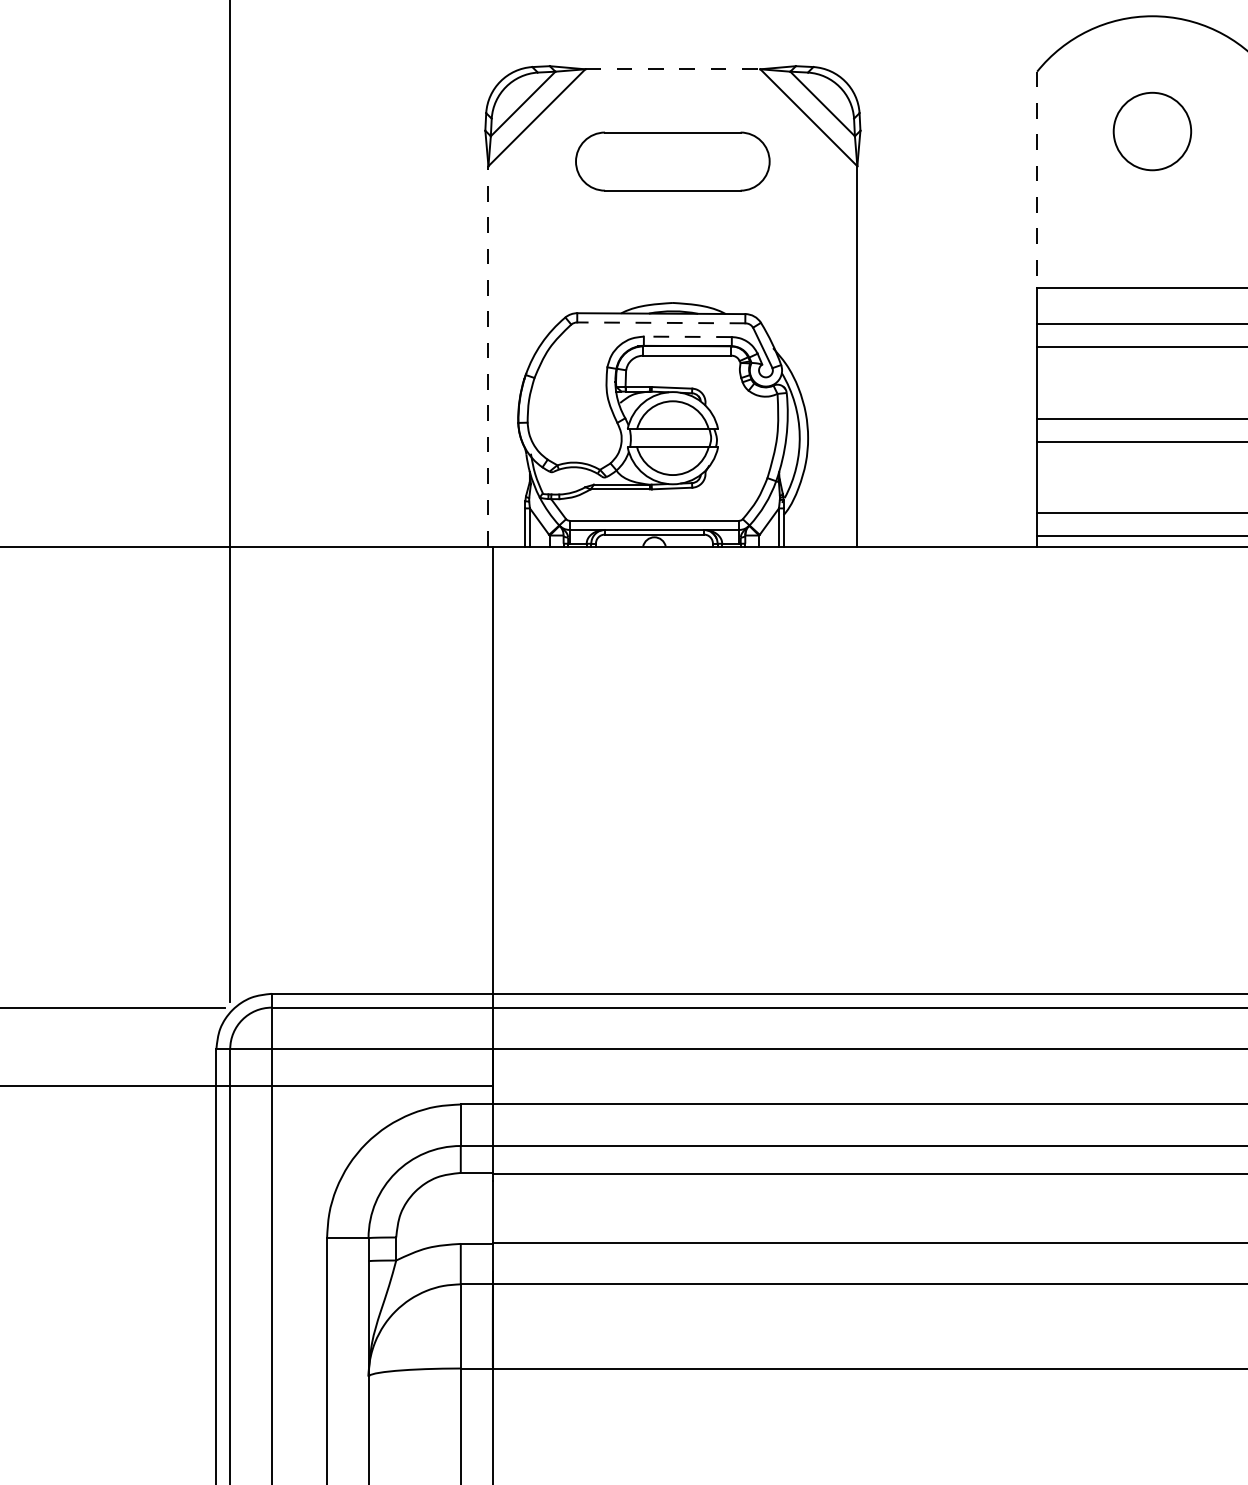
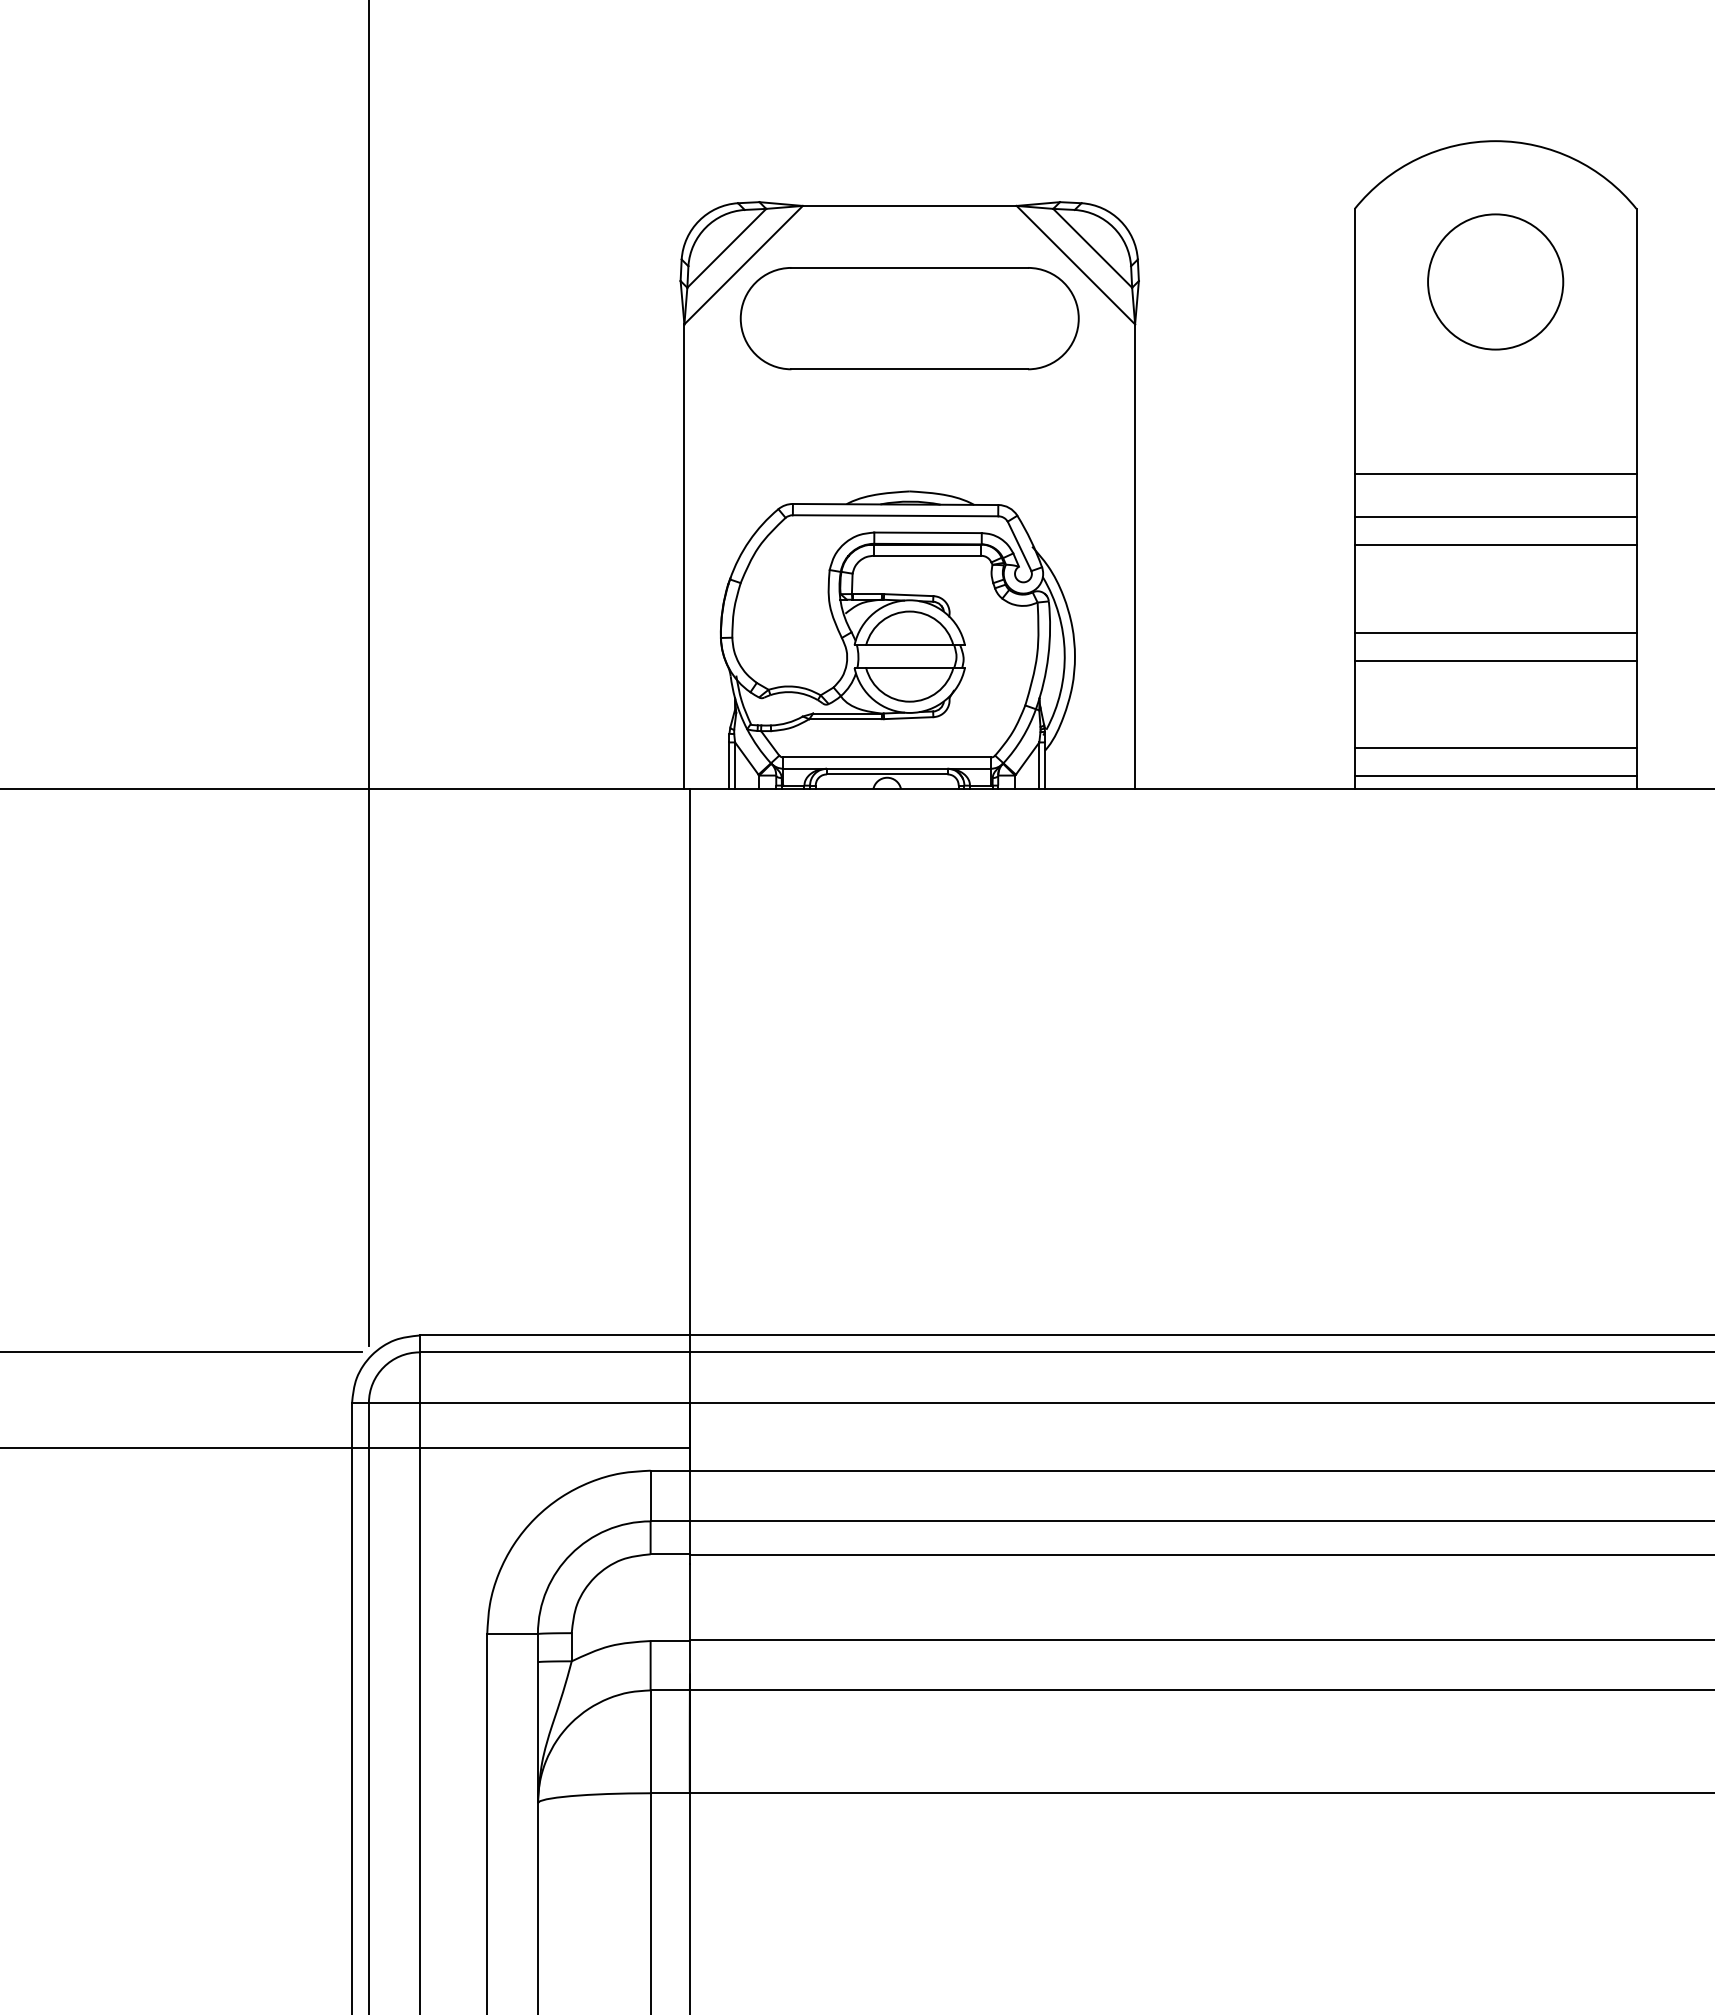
line: (672, 68) -> (909, 205), dashed -> solid
circle: (1152, 131) -> (1495, 281), size x1.43
part: (672, 161) -> (909, 318), size x1.43
line: (1036, 180) -> (1354, 341), dashed -> solid
line: (661, 322) -> (895, 515), dashed -> solid
line: (688, 336) -> (928, 532), dashed -> solid
line: (488, 356) -> (684, 556), dashed -> solid

